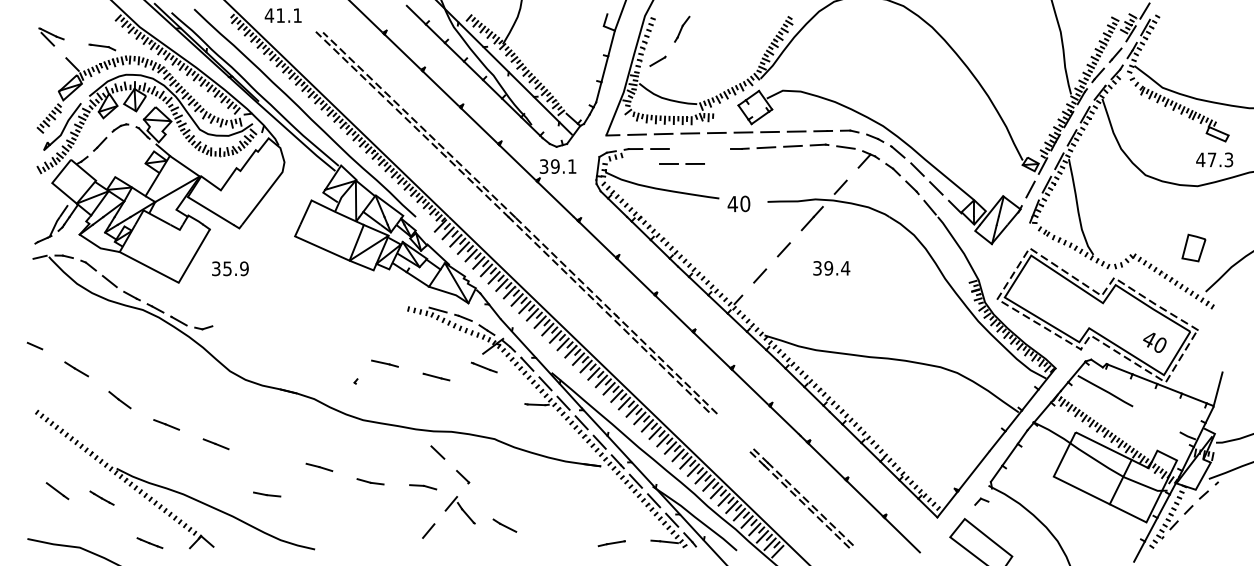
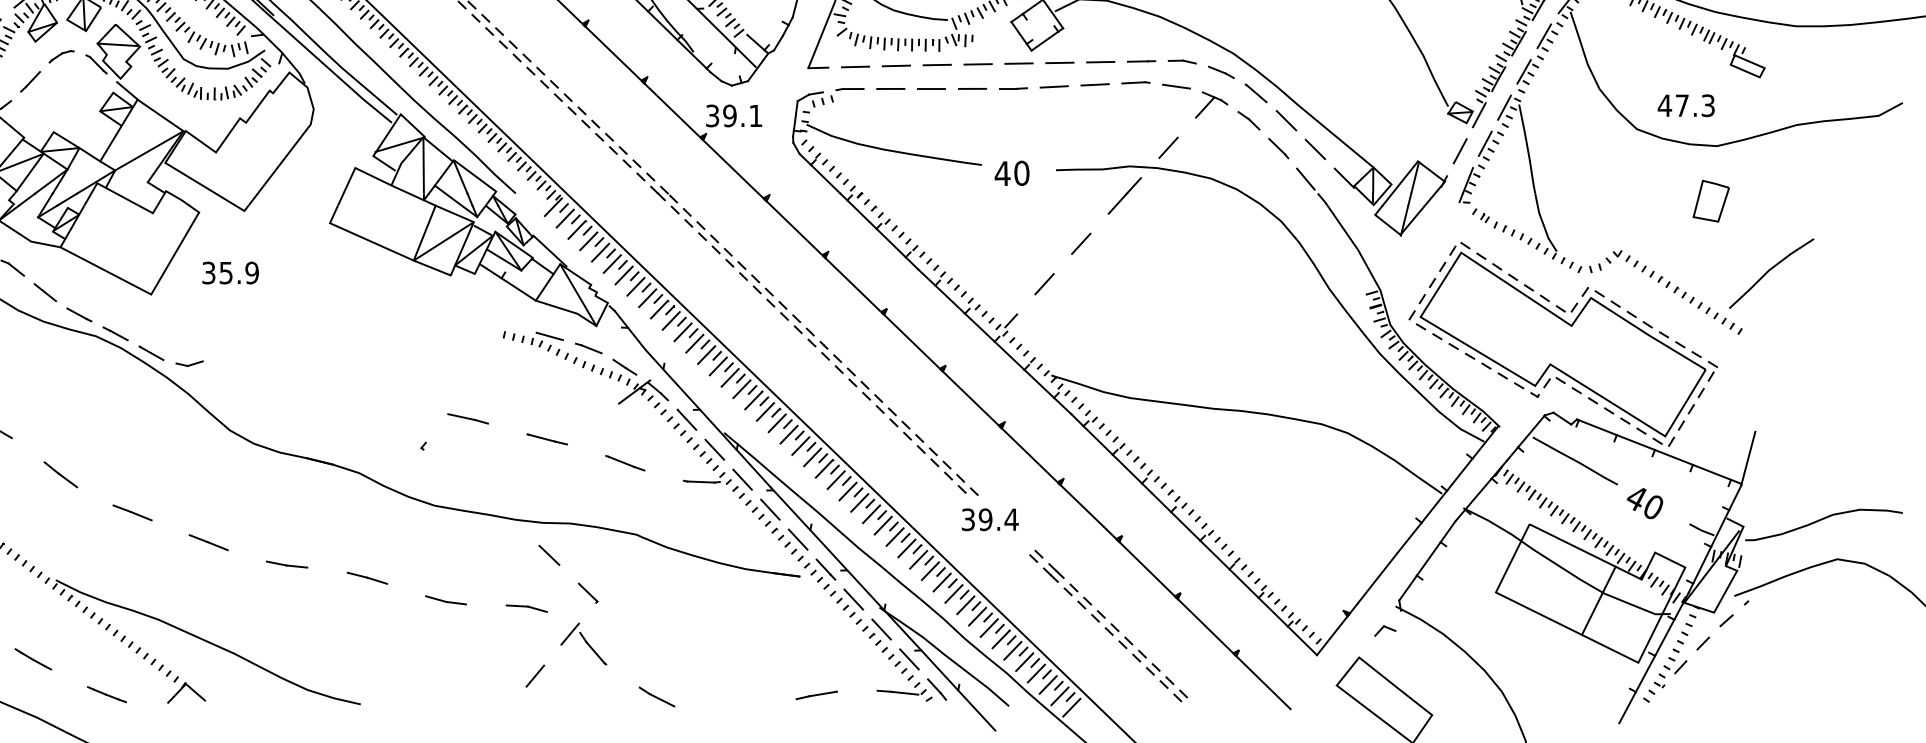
text: (1214, 159) -> (1686, 105), moved
line: (678, 163) -> (946, 88), moved
part: (1193, 247) -> (1710, 200), moved
text: (831, 268) -> (989, 519), moved
text: (1154, 342) -> (1644, 503), moved
line: (483, 367) -> (624, 463), moved
line: (267, 494) -> (287, 564), moved
line: (101, 497) -> (32, 658), moved
line: (504, 525) -> (656, 696), moved

